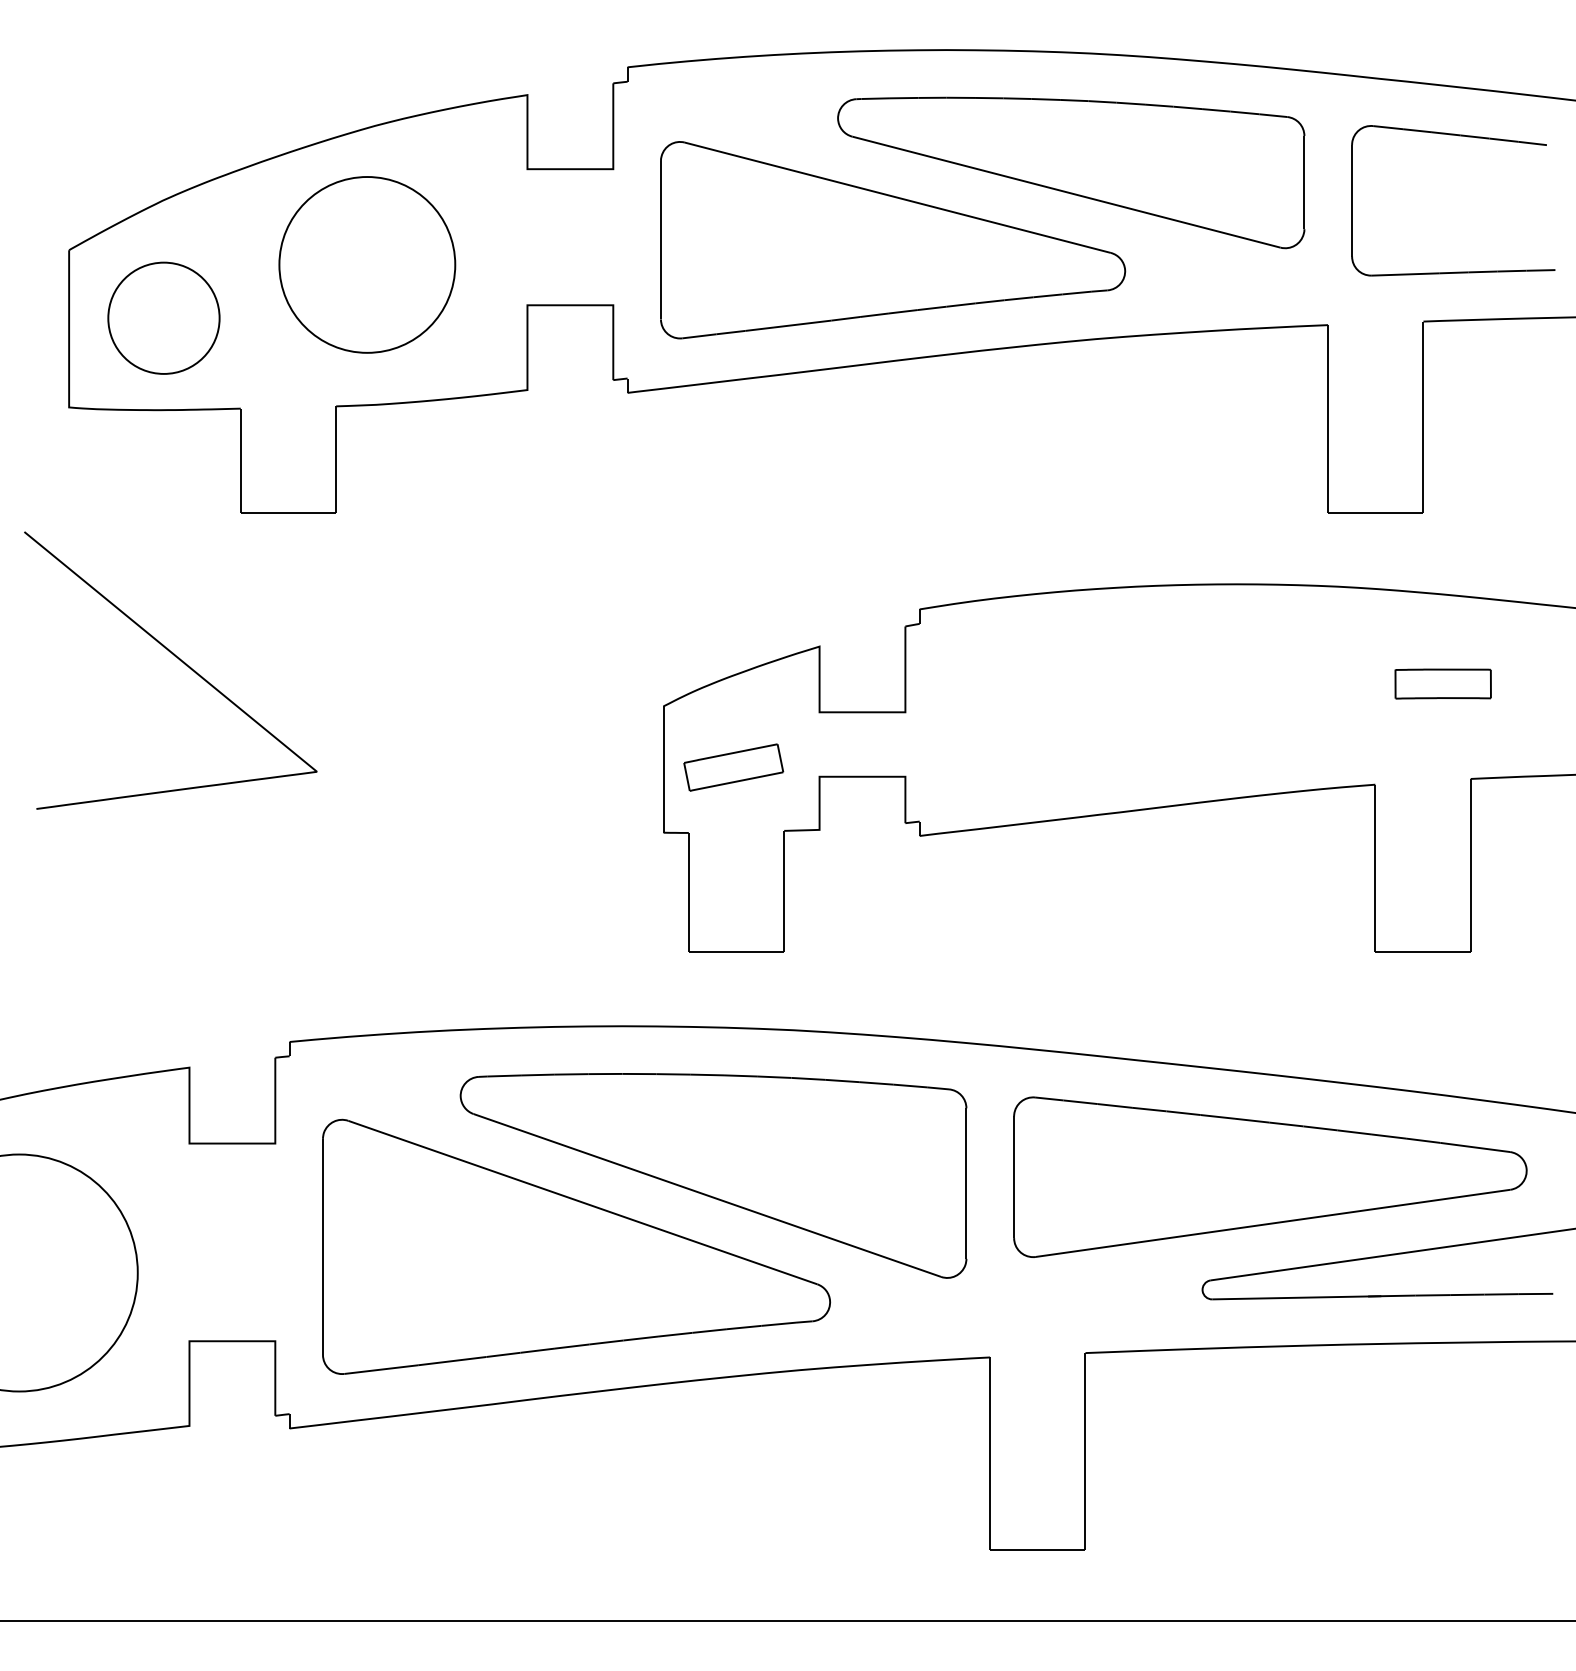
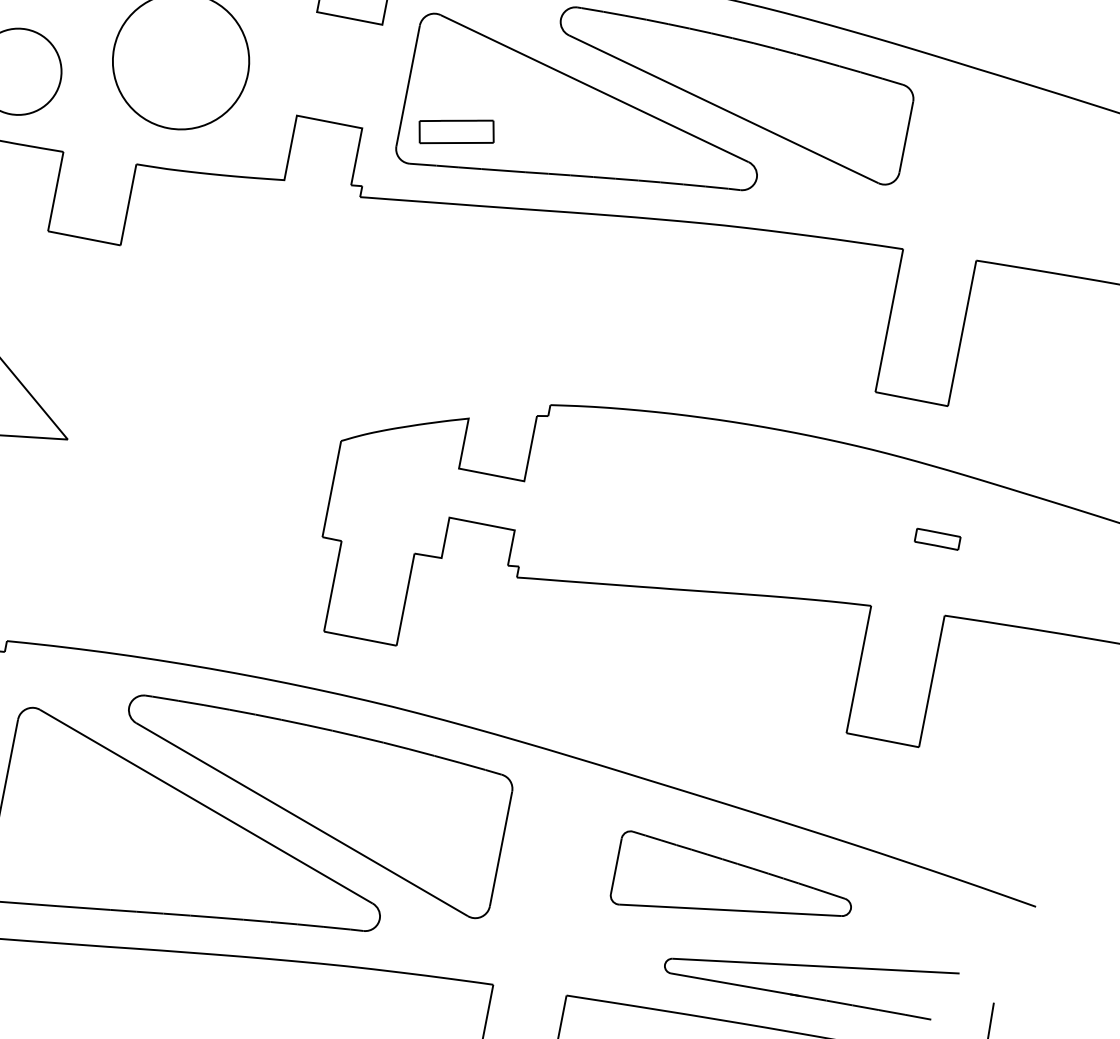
part: (1458, 136) -> (1030, 124), removed
part: (1442, 683) -> (937, 538), size x0.6
part: (733, 767) -> (456, 131), moved
part: (1270, 1176) -> (733, 888), size x0.6

